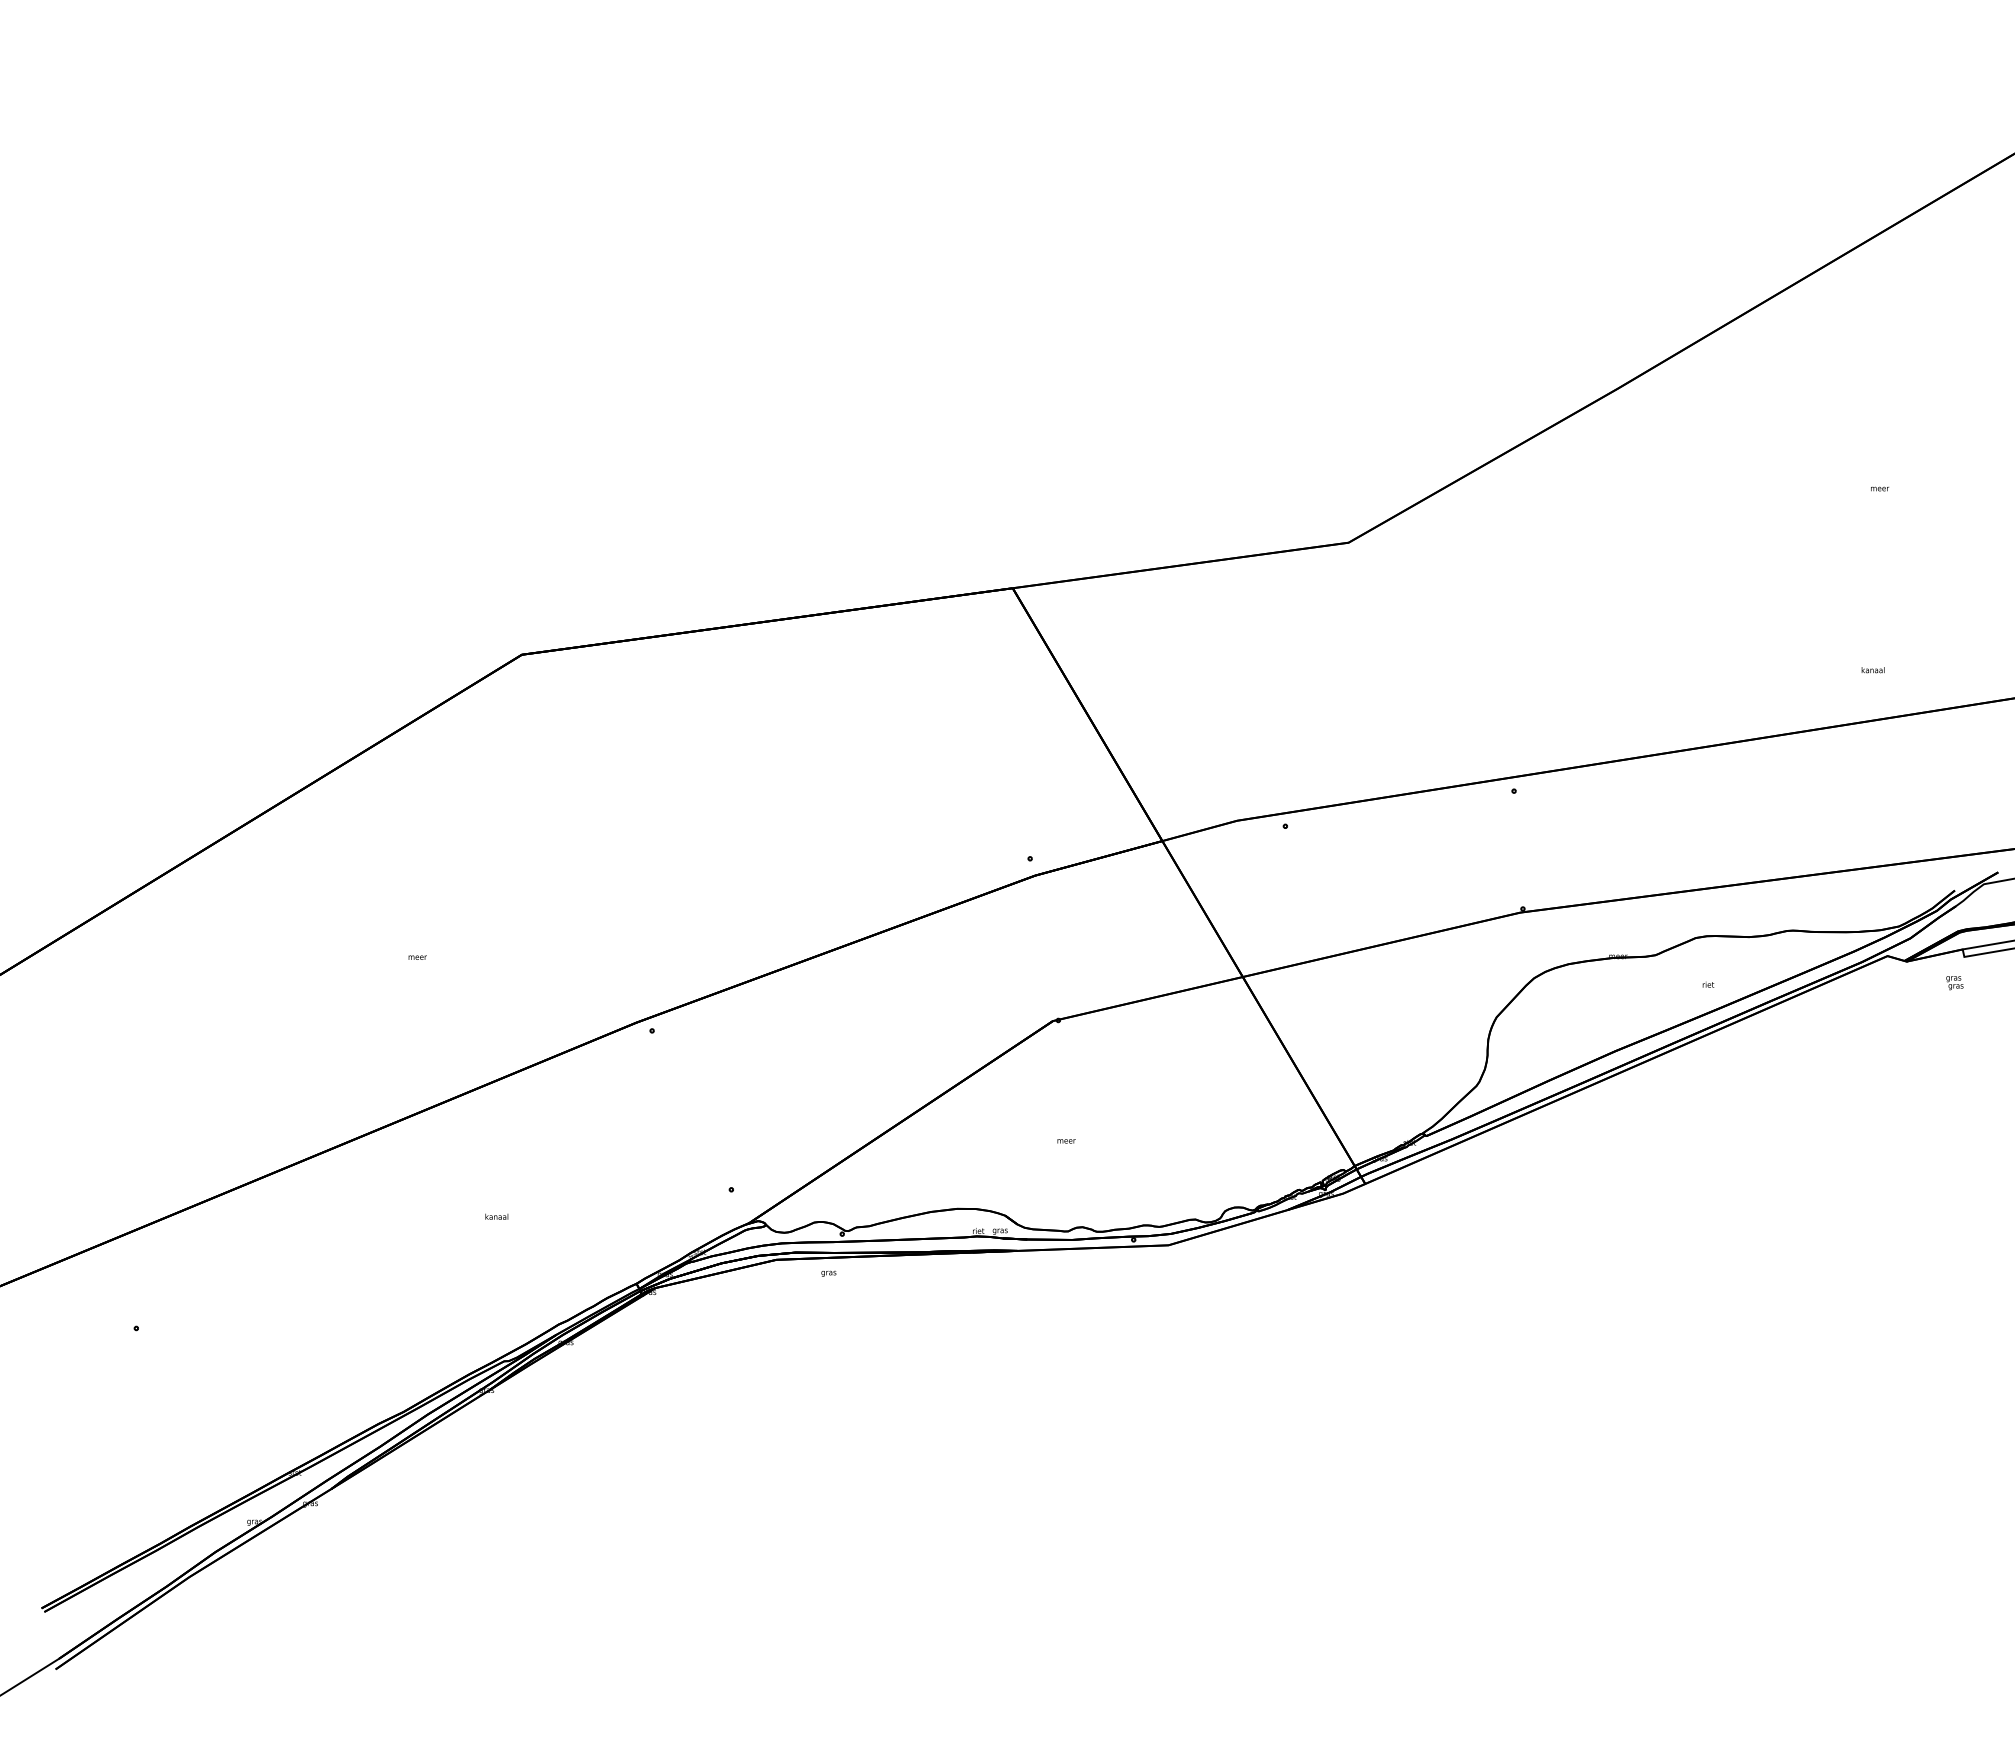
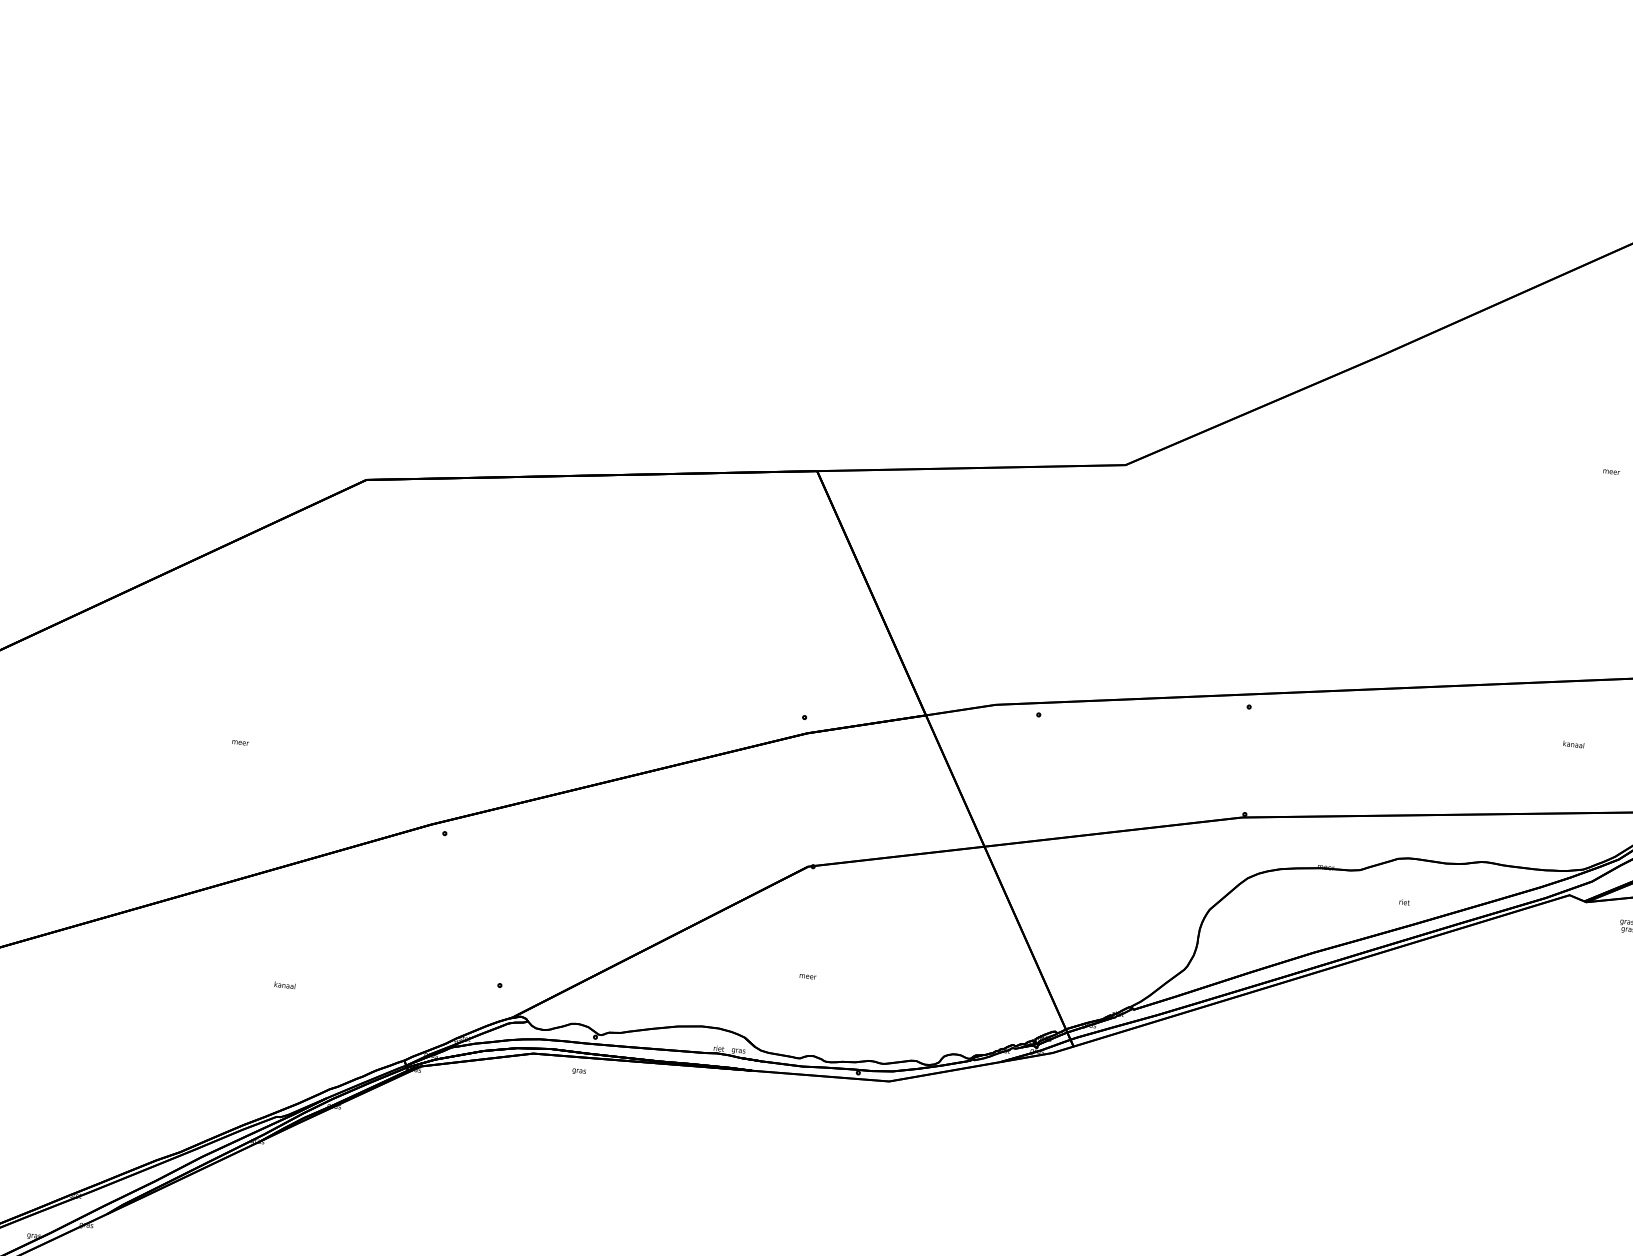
text: (1872, 670) -> (1573, 744), moved

